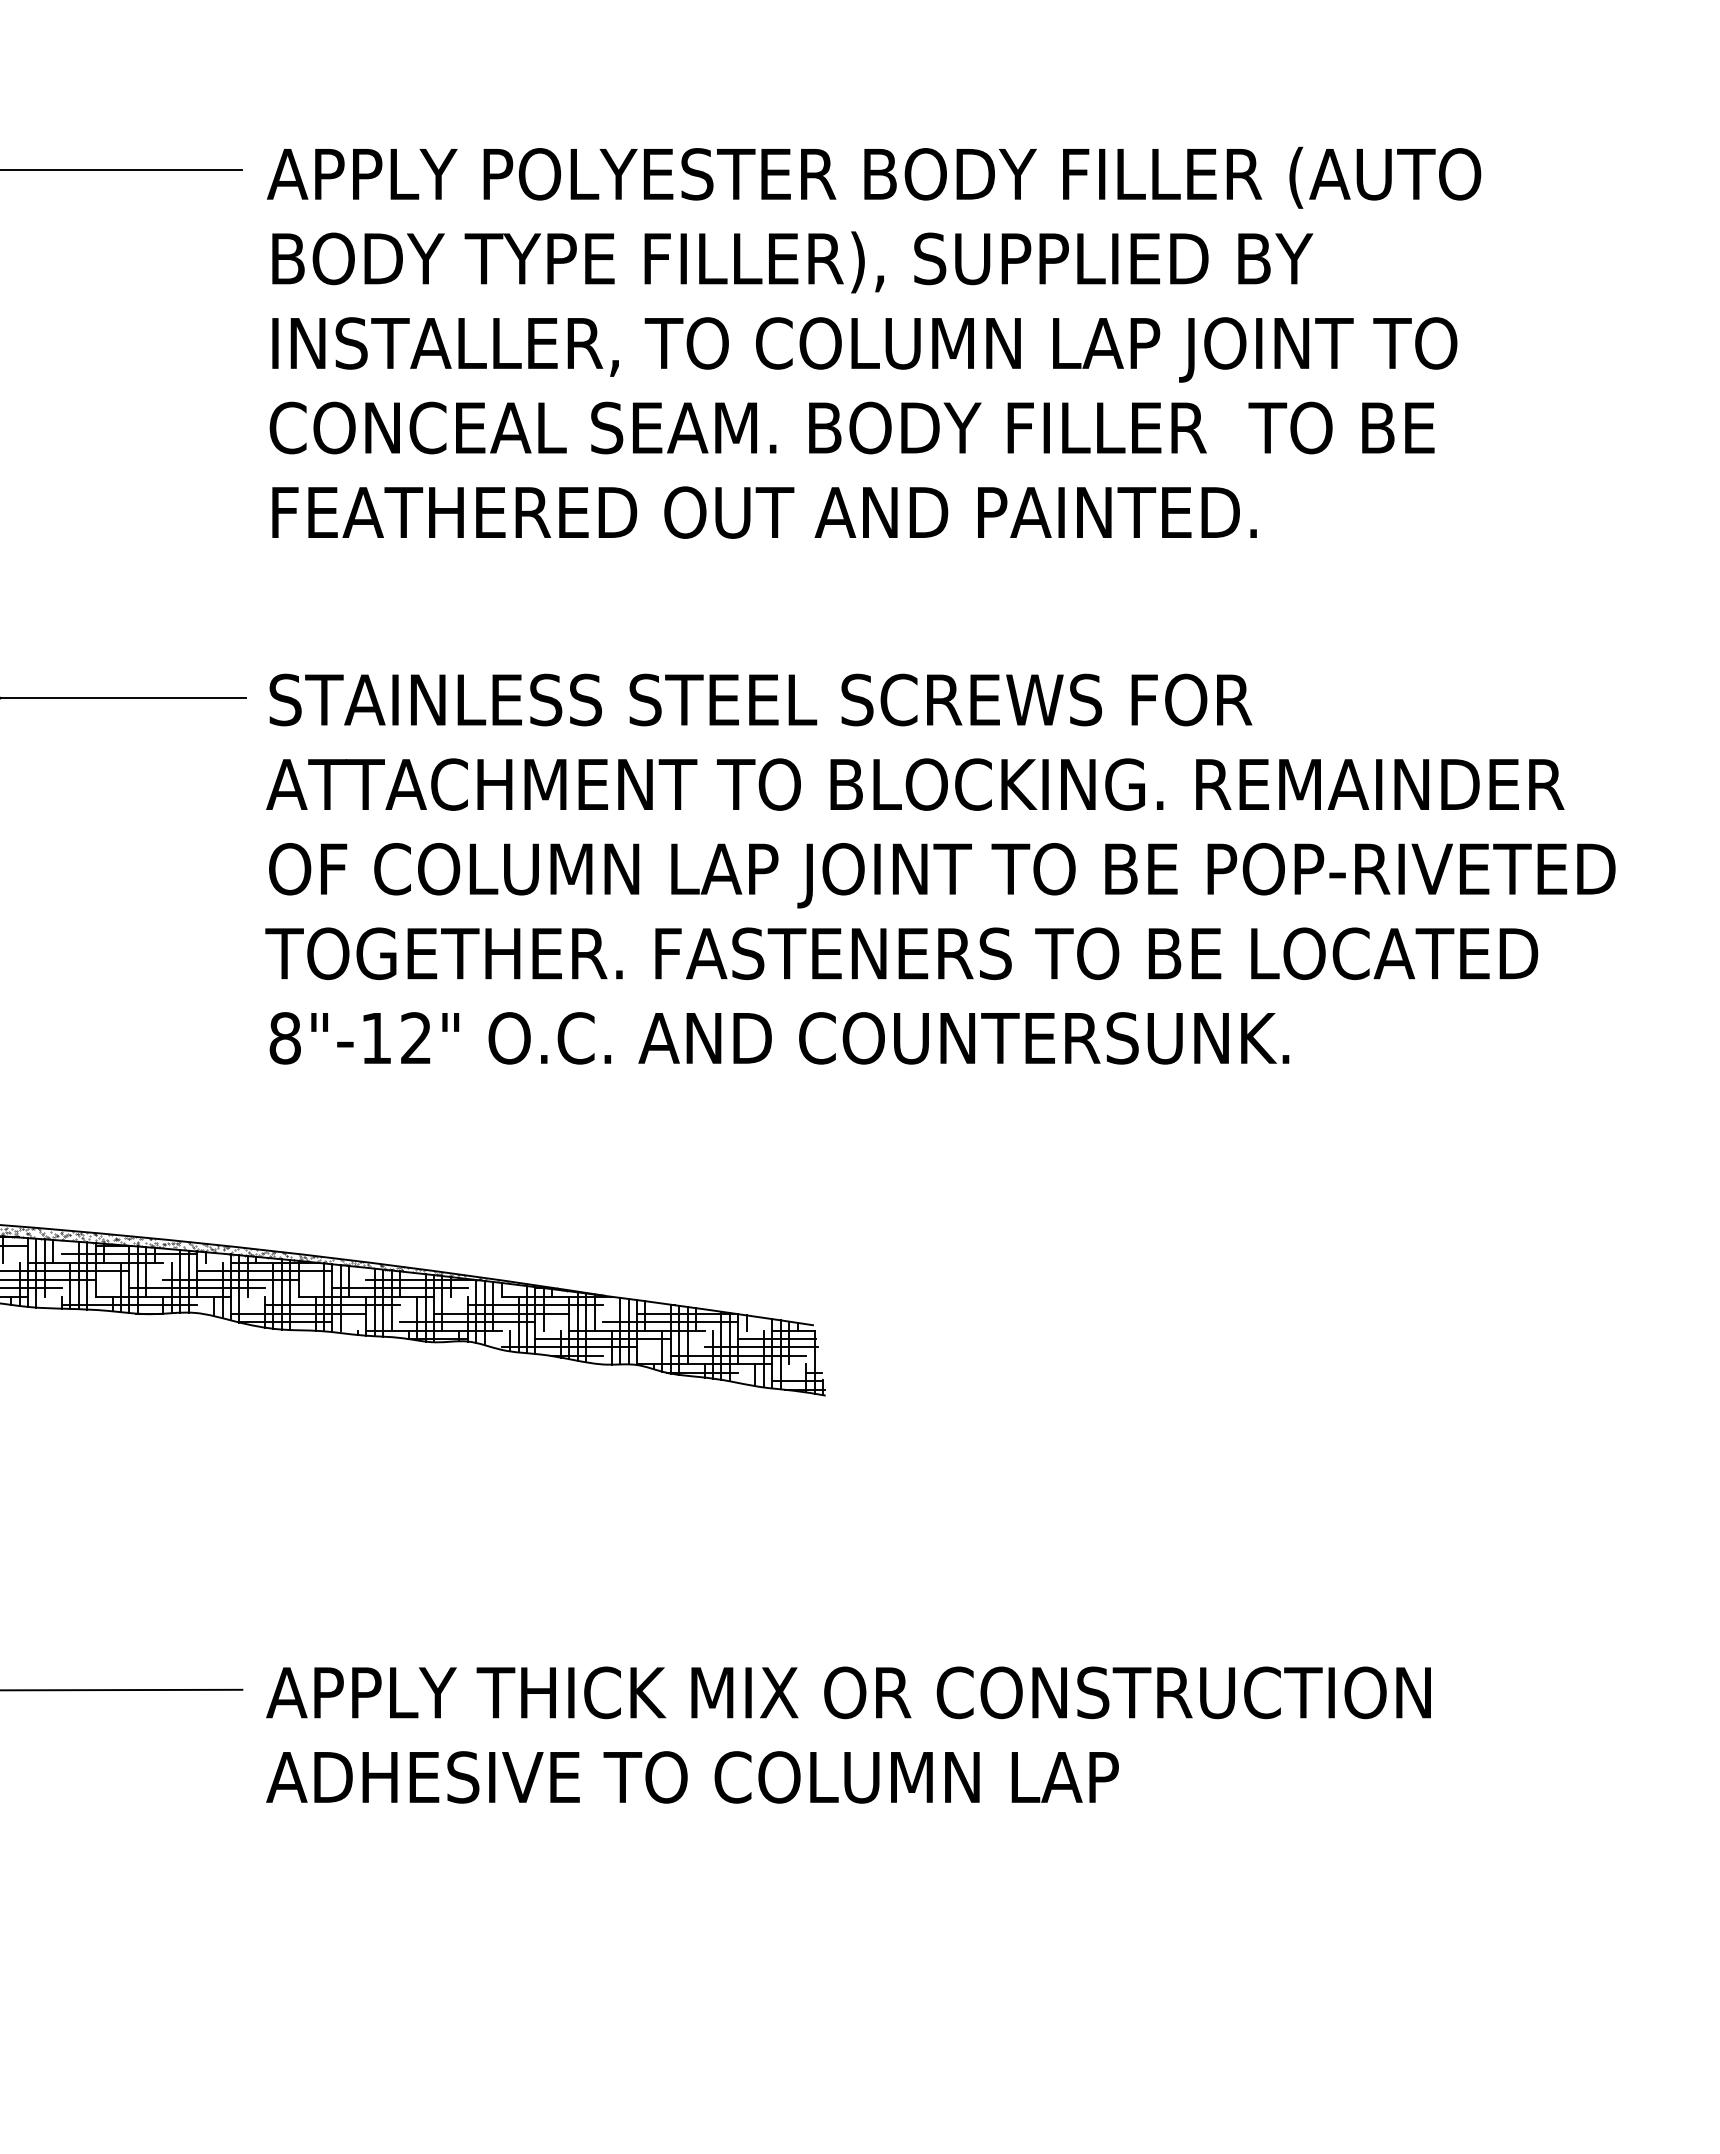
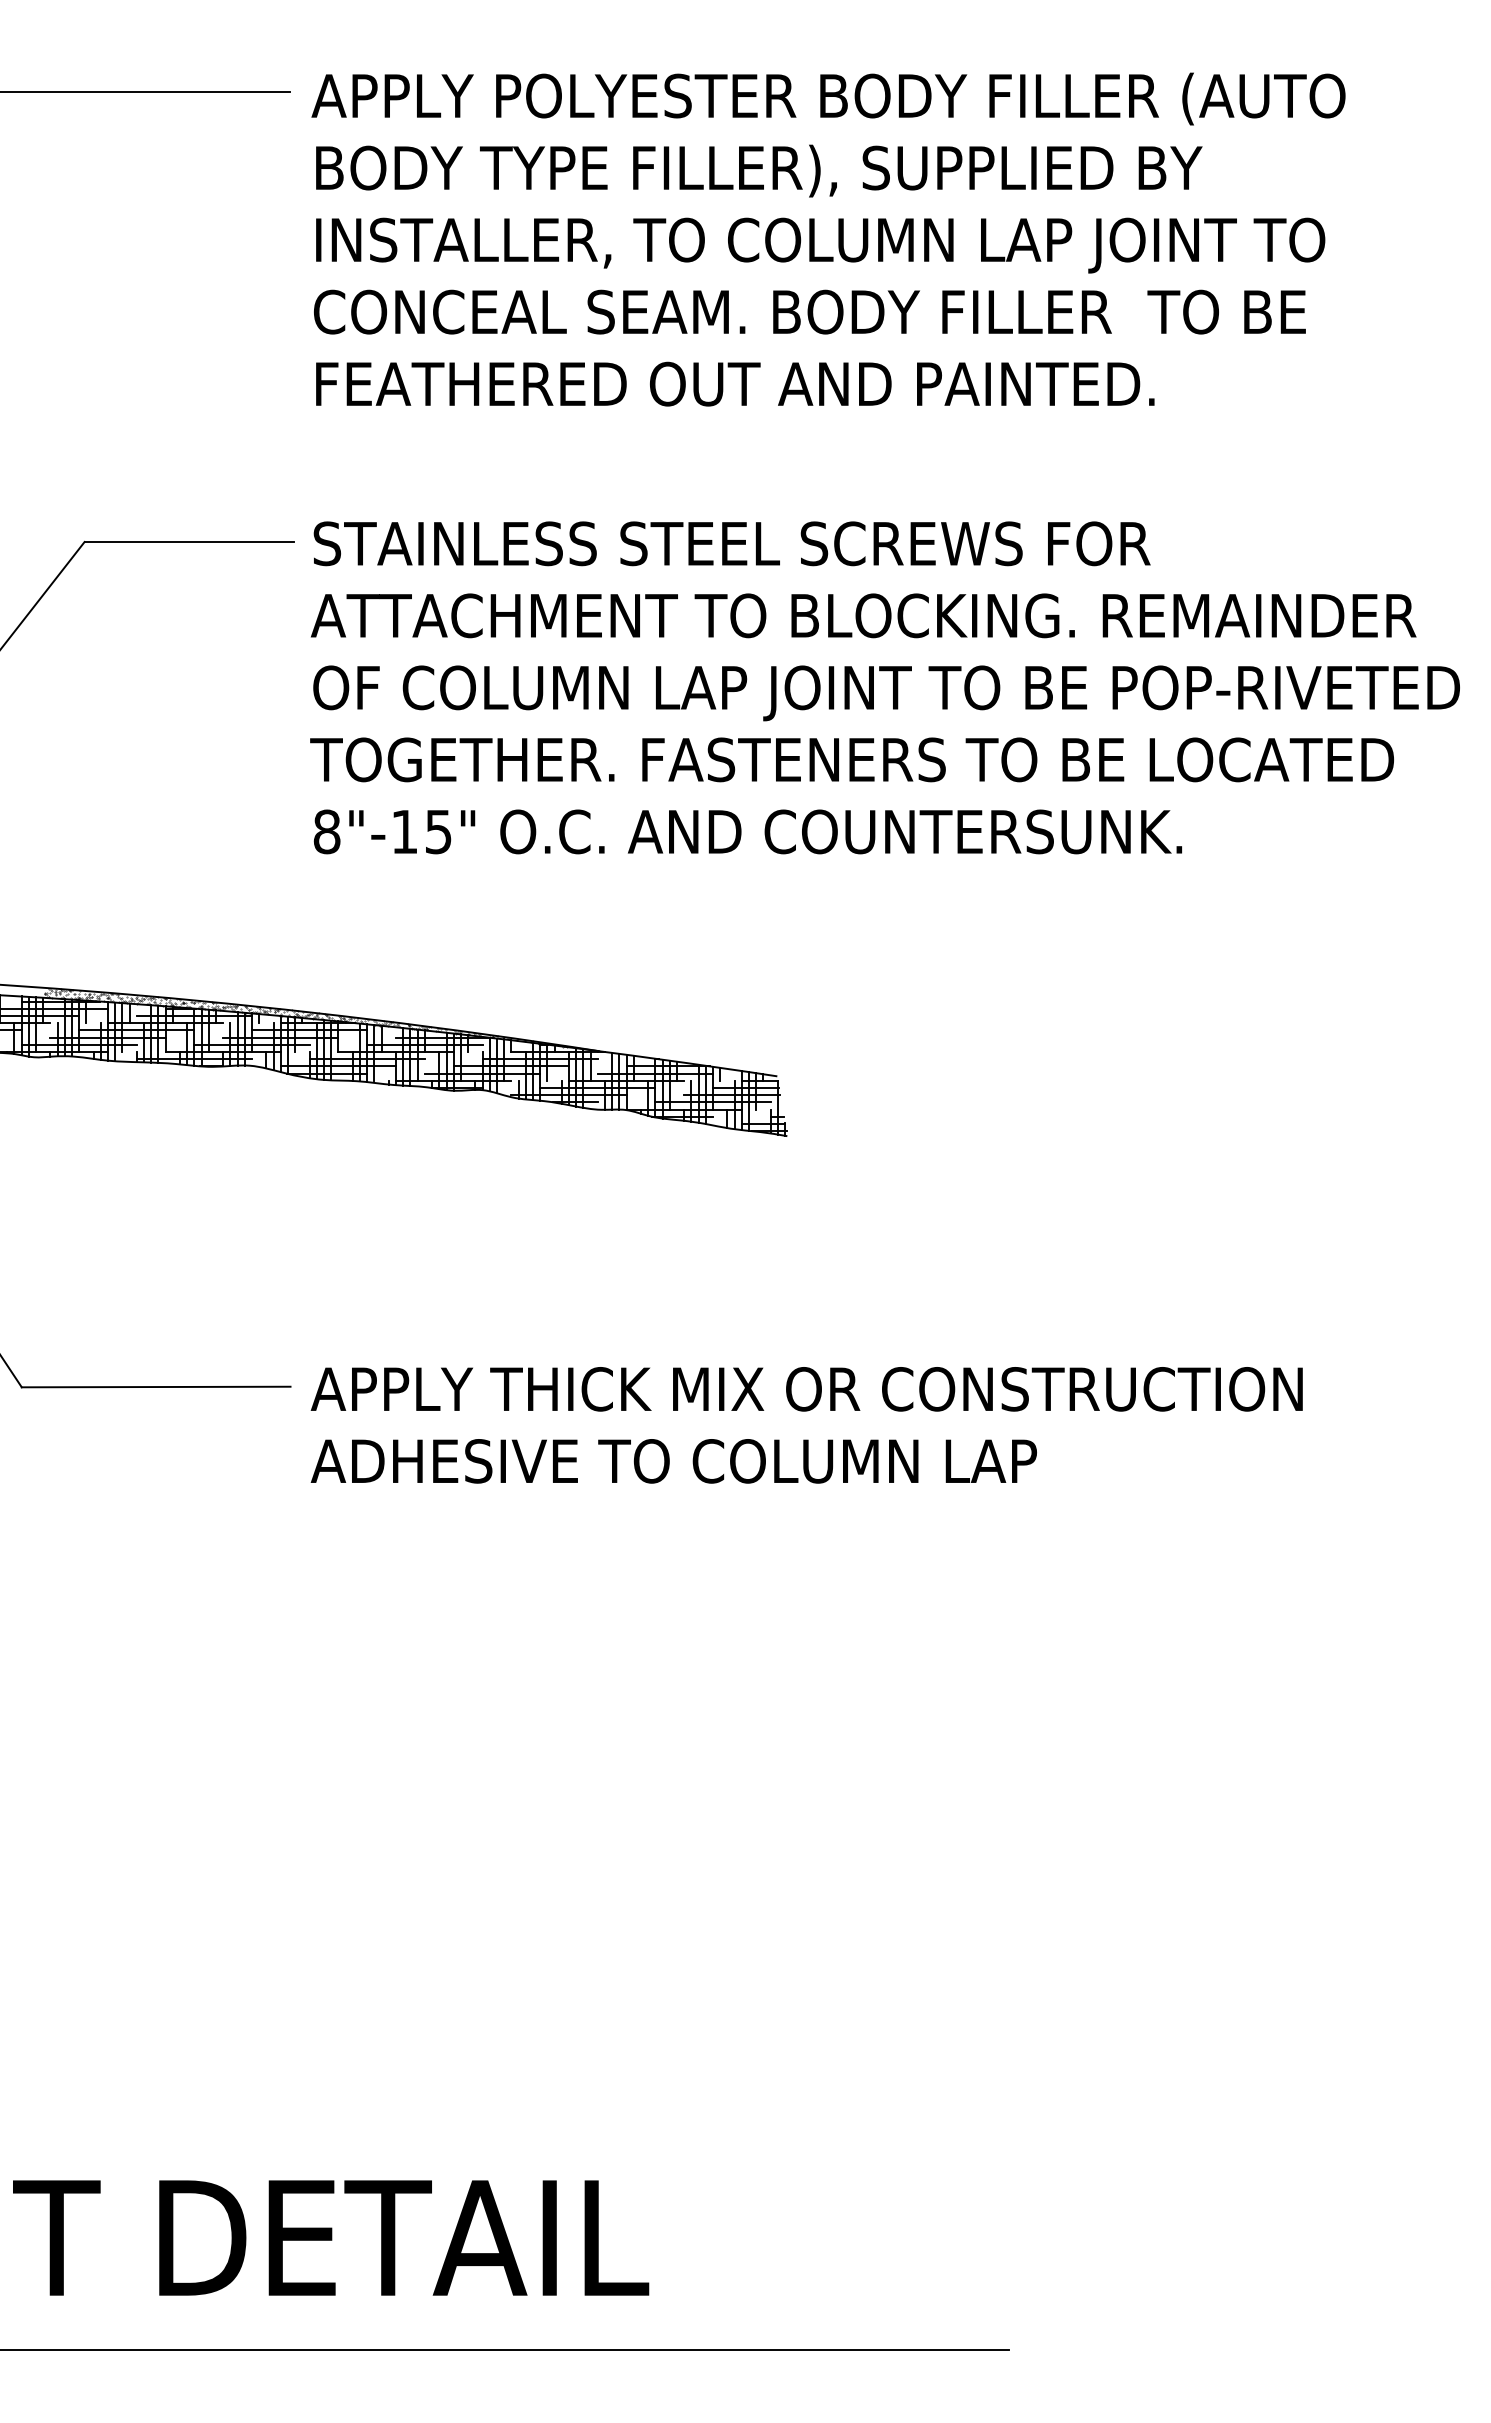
text: (416, 1037) -> (438, 831), 8"-12" -> 8"-15"

